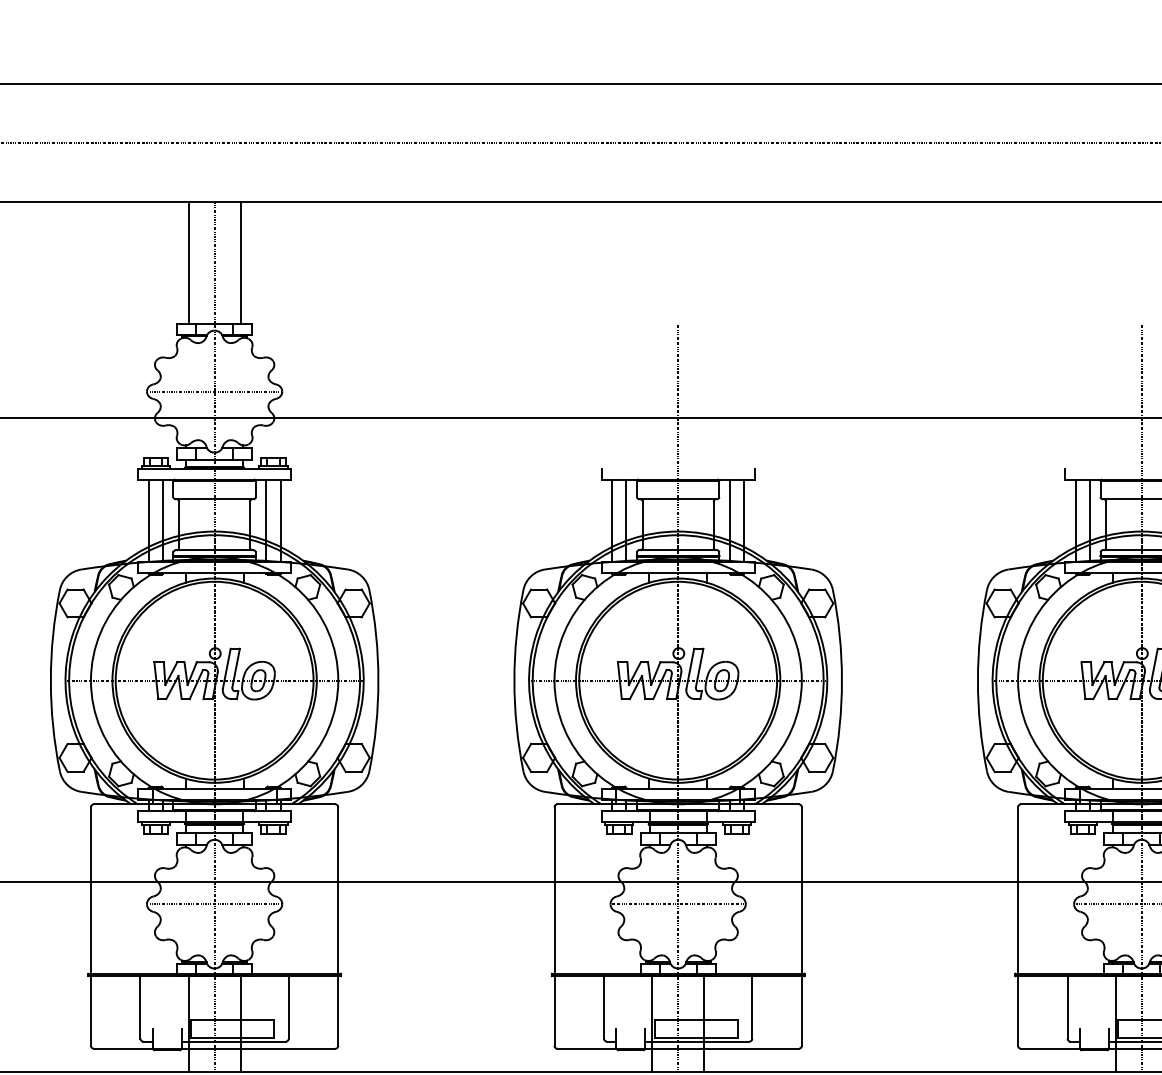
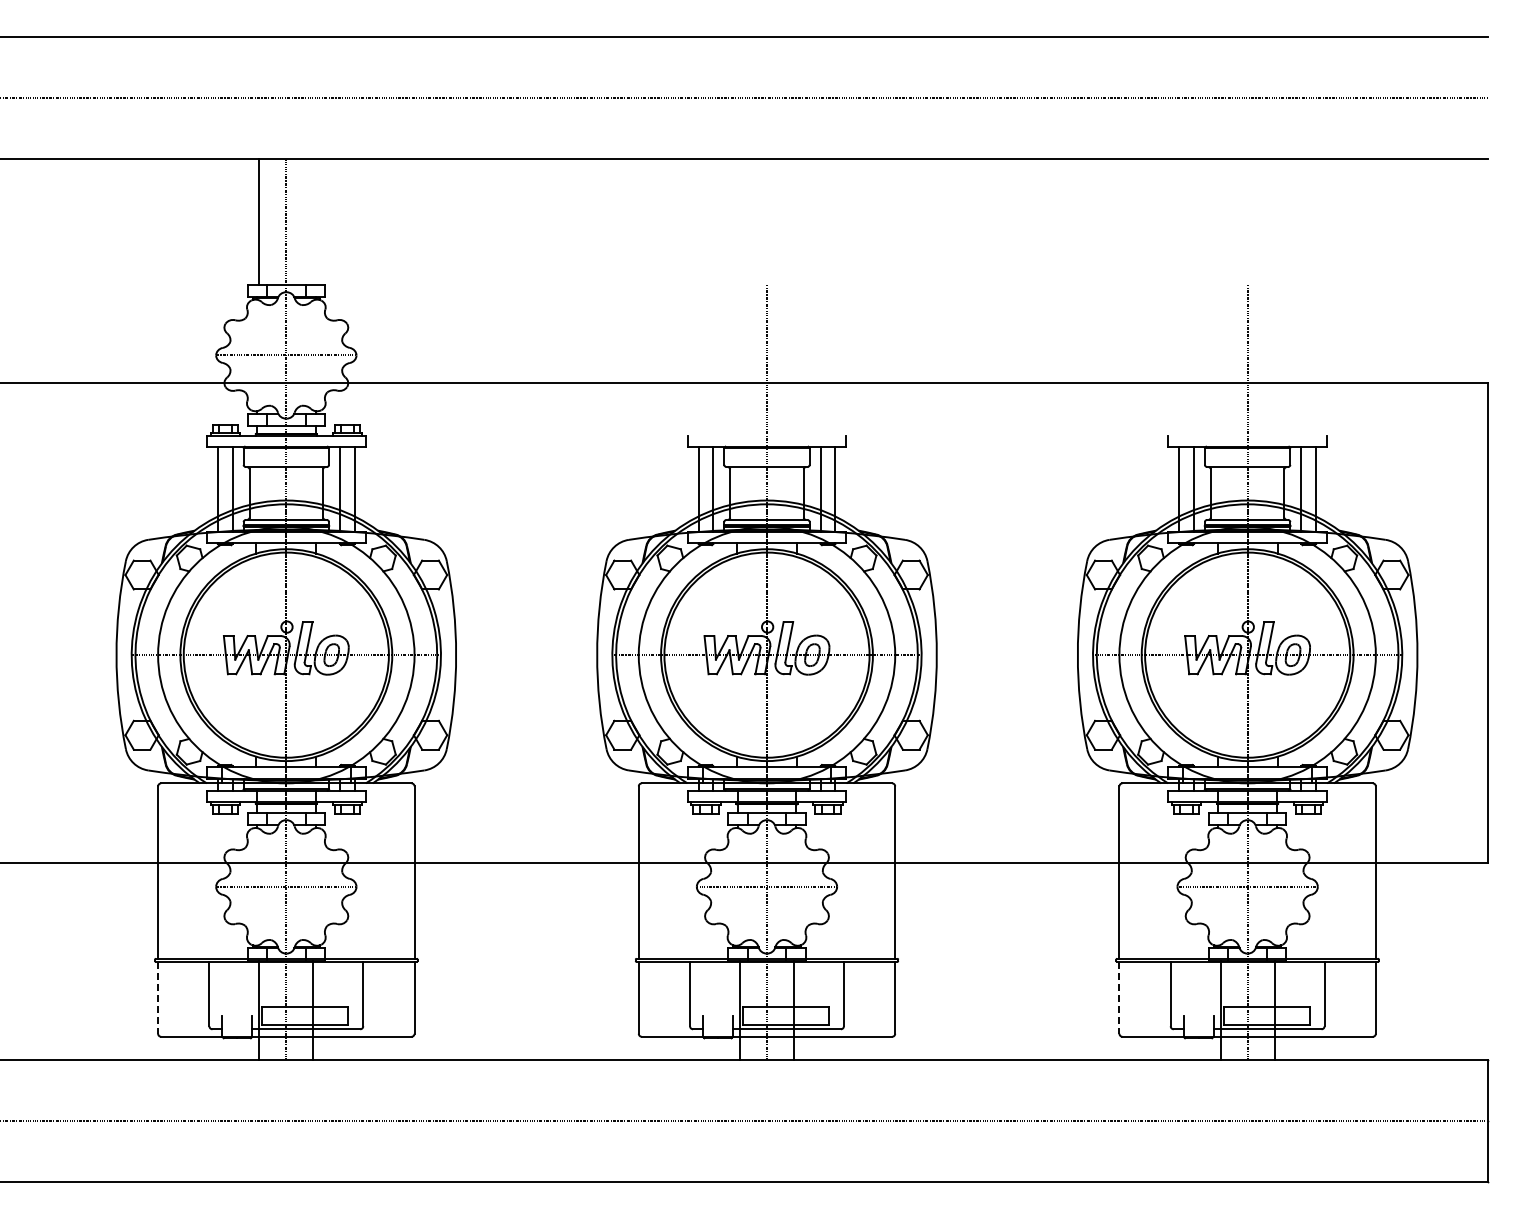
line: (240, 262) -> (313, 221), removed
line: (91, 1010) -> (158, 997), solid -> dashed
line: (1018, 1010) -> (1119, 997), solid -> dashed

